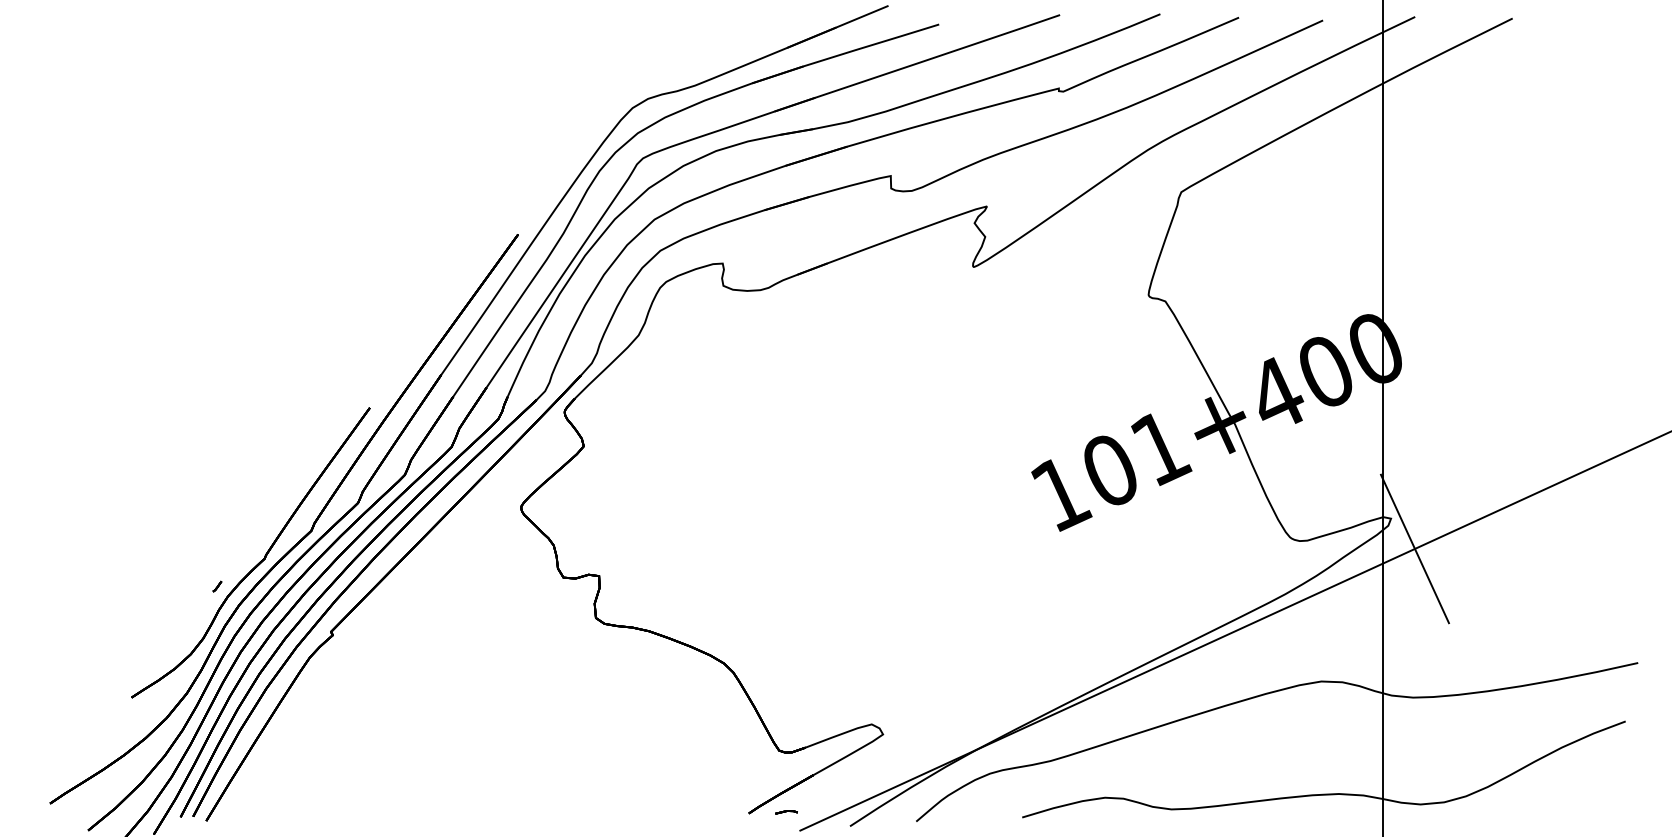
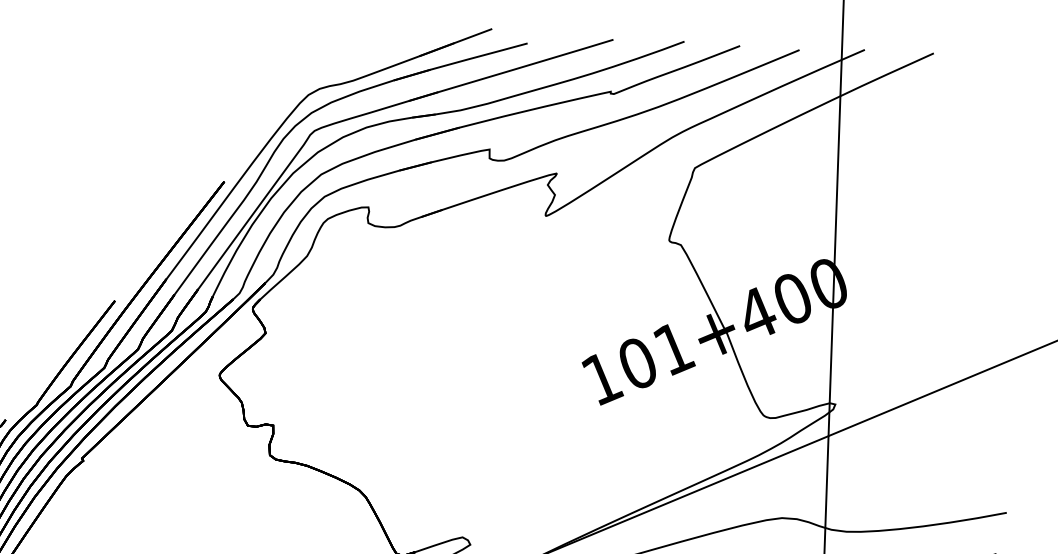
line: (1414, 548) -> (851, 426), removed

